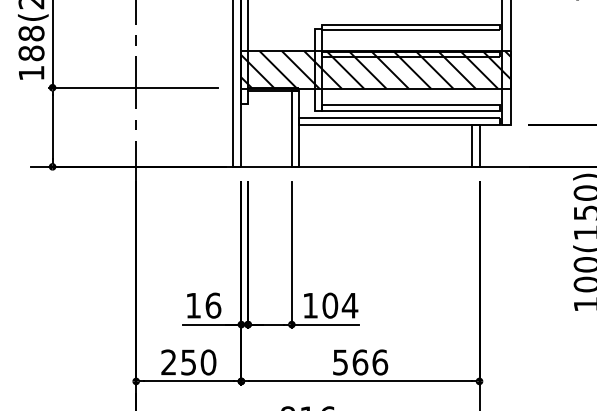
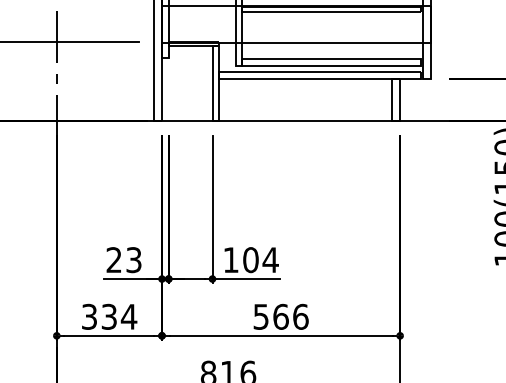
hatch: (375, 69) -> (296, 23), removed
text: (203, 305) -> (124, 259), 16 -> 23
text: (188, 362) -> (109, 316), 250 -> 334

